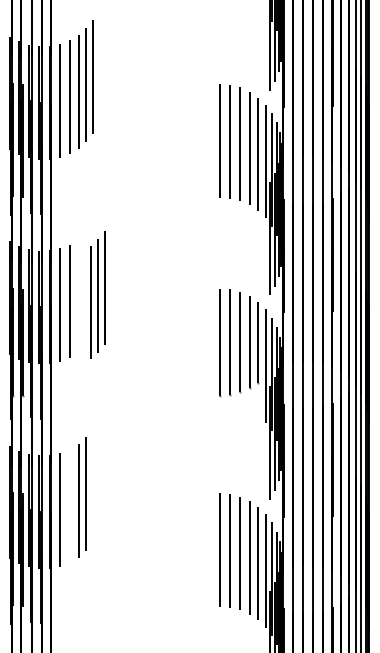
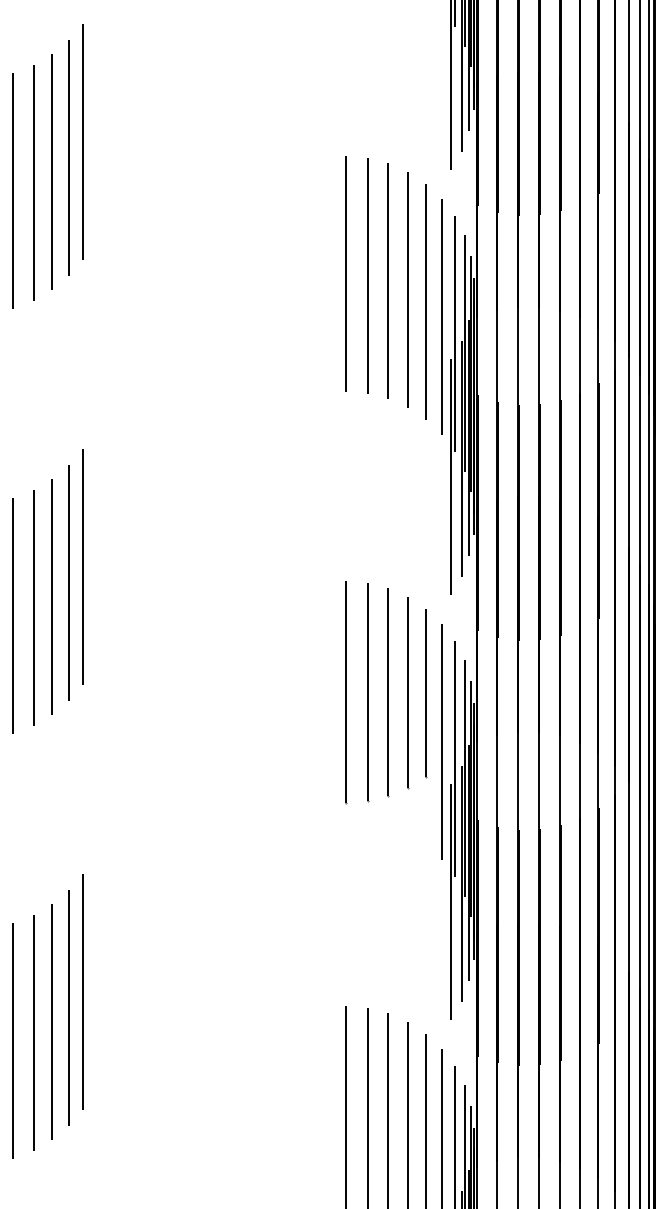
part: (97, 294) -> (66, 580), moved
line: (93, 486) -> (83, 991), added
line: (69, 505) -> (33, 1031), added

